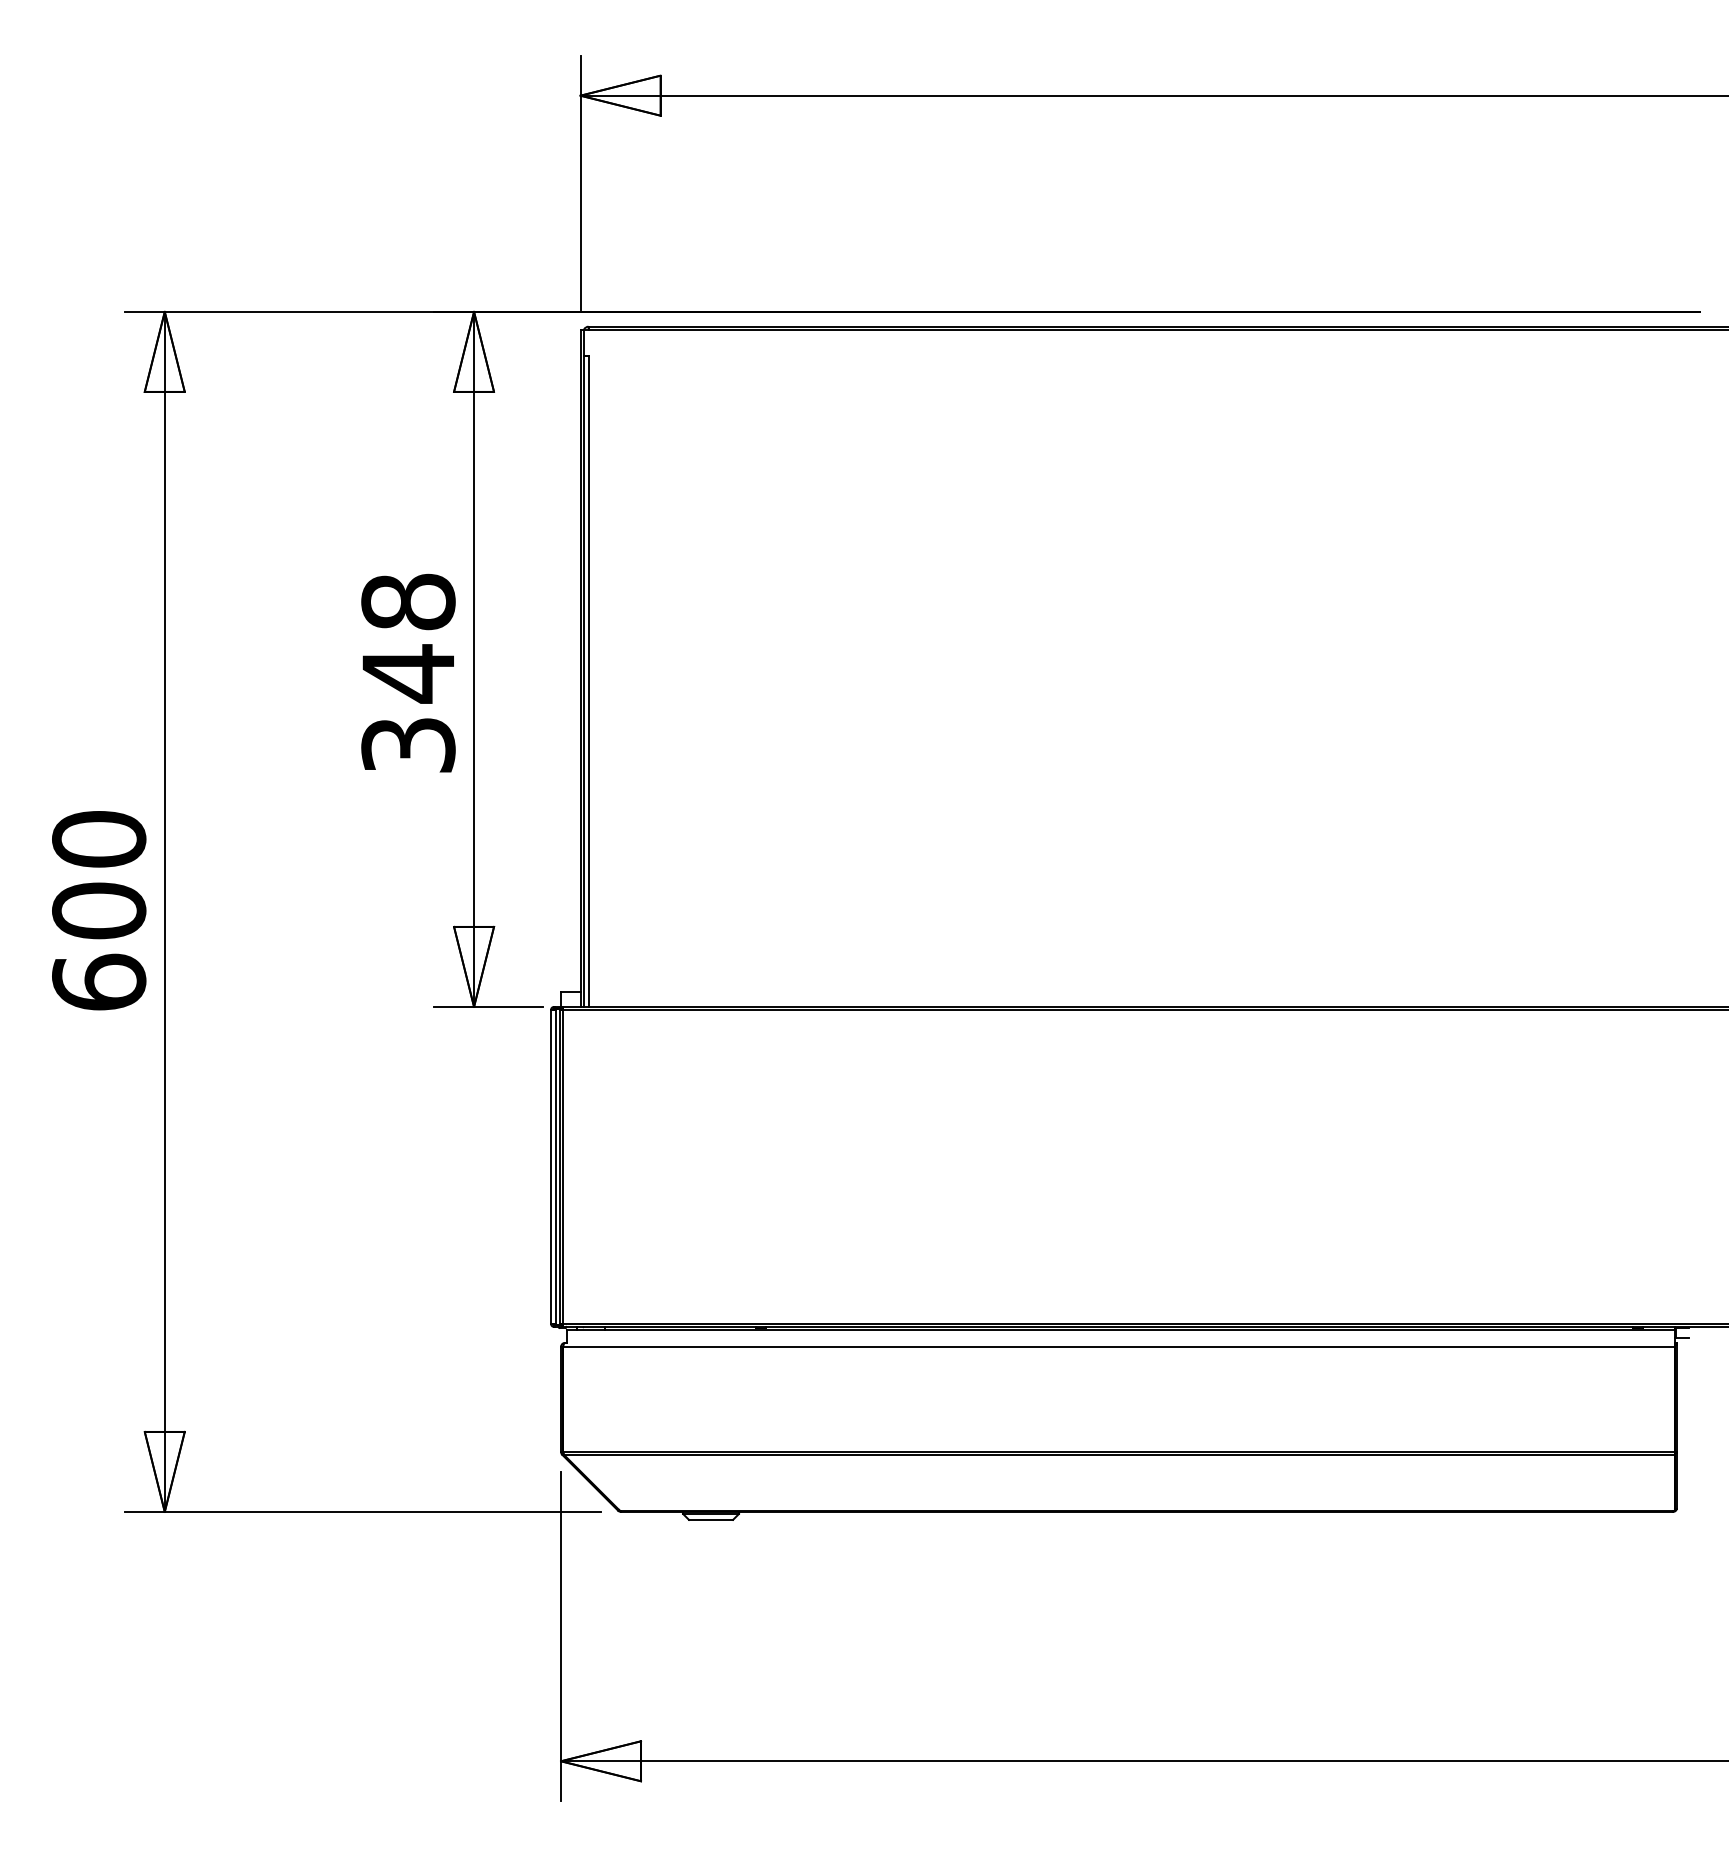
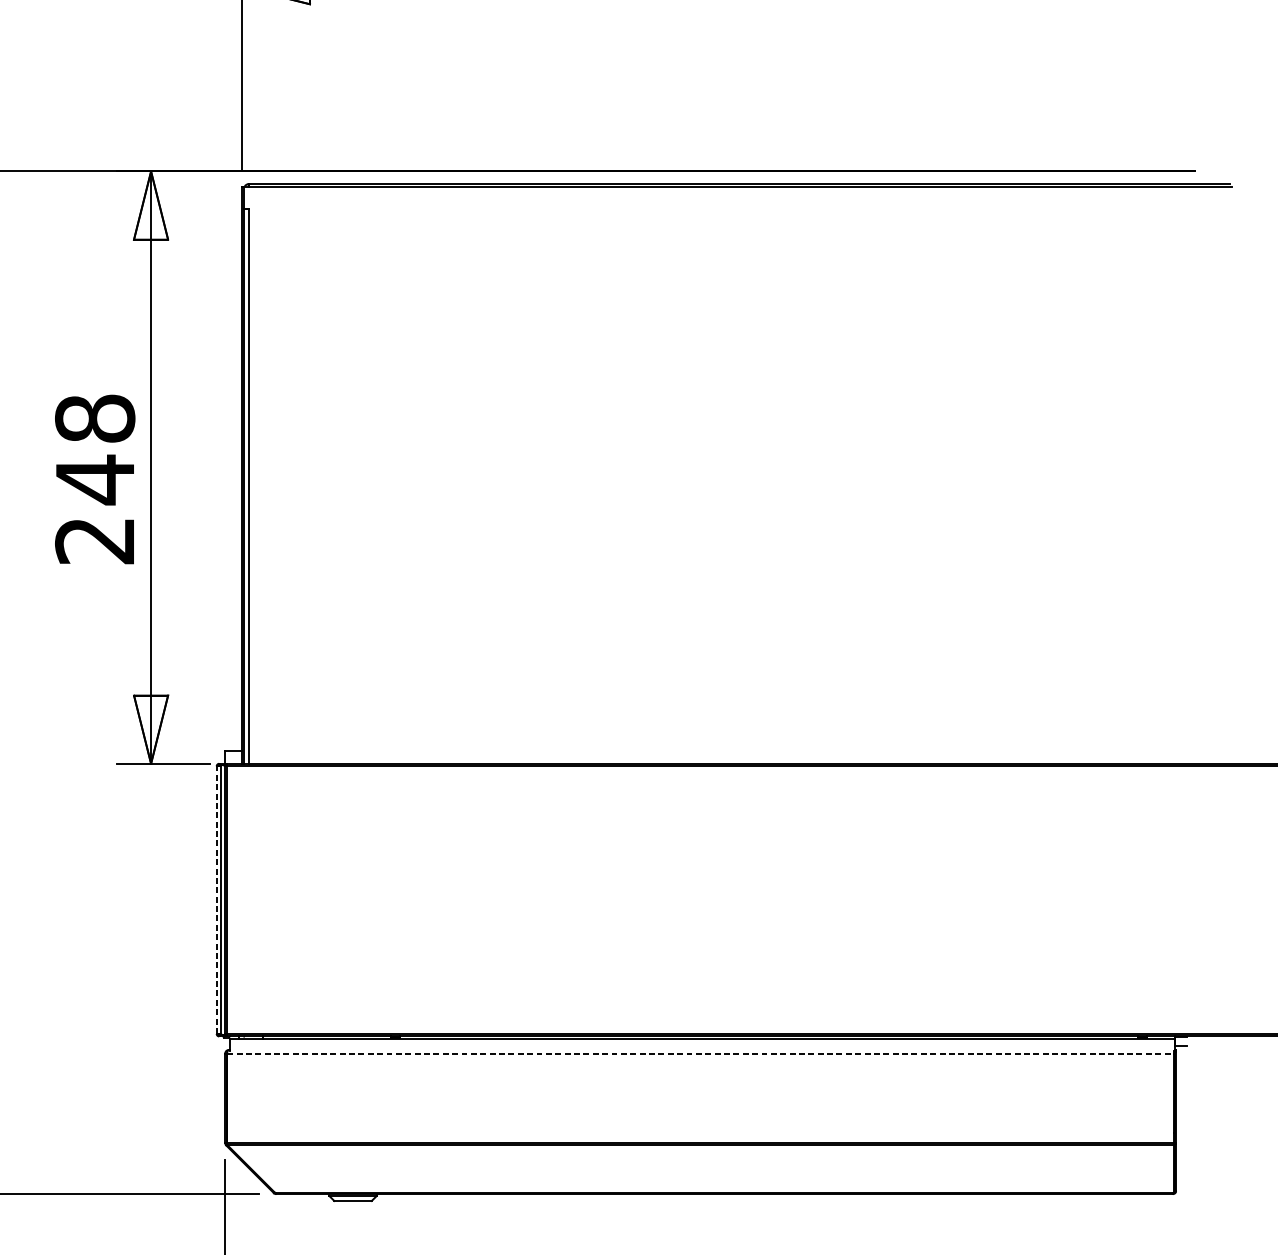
text: (408, 745) -> (95, 540), 348 -> 248
line: (551, 1166) -> (217, 899), solid -> dashed
line: (1118, 1346) -> (700, 1053), solid -> dashed

